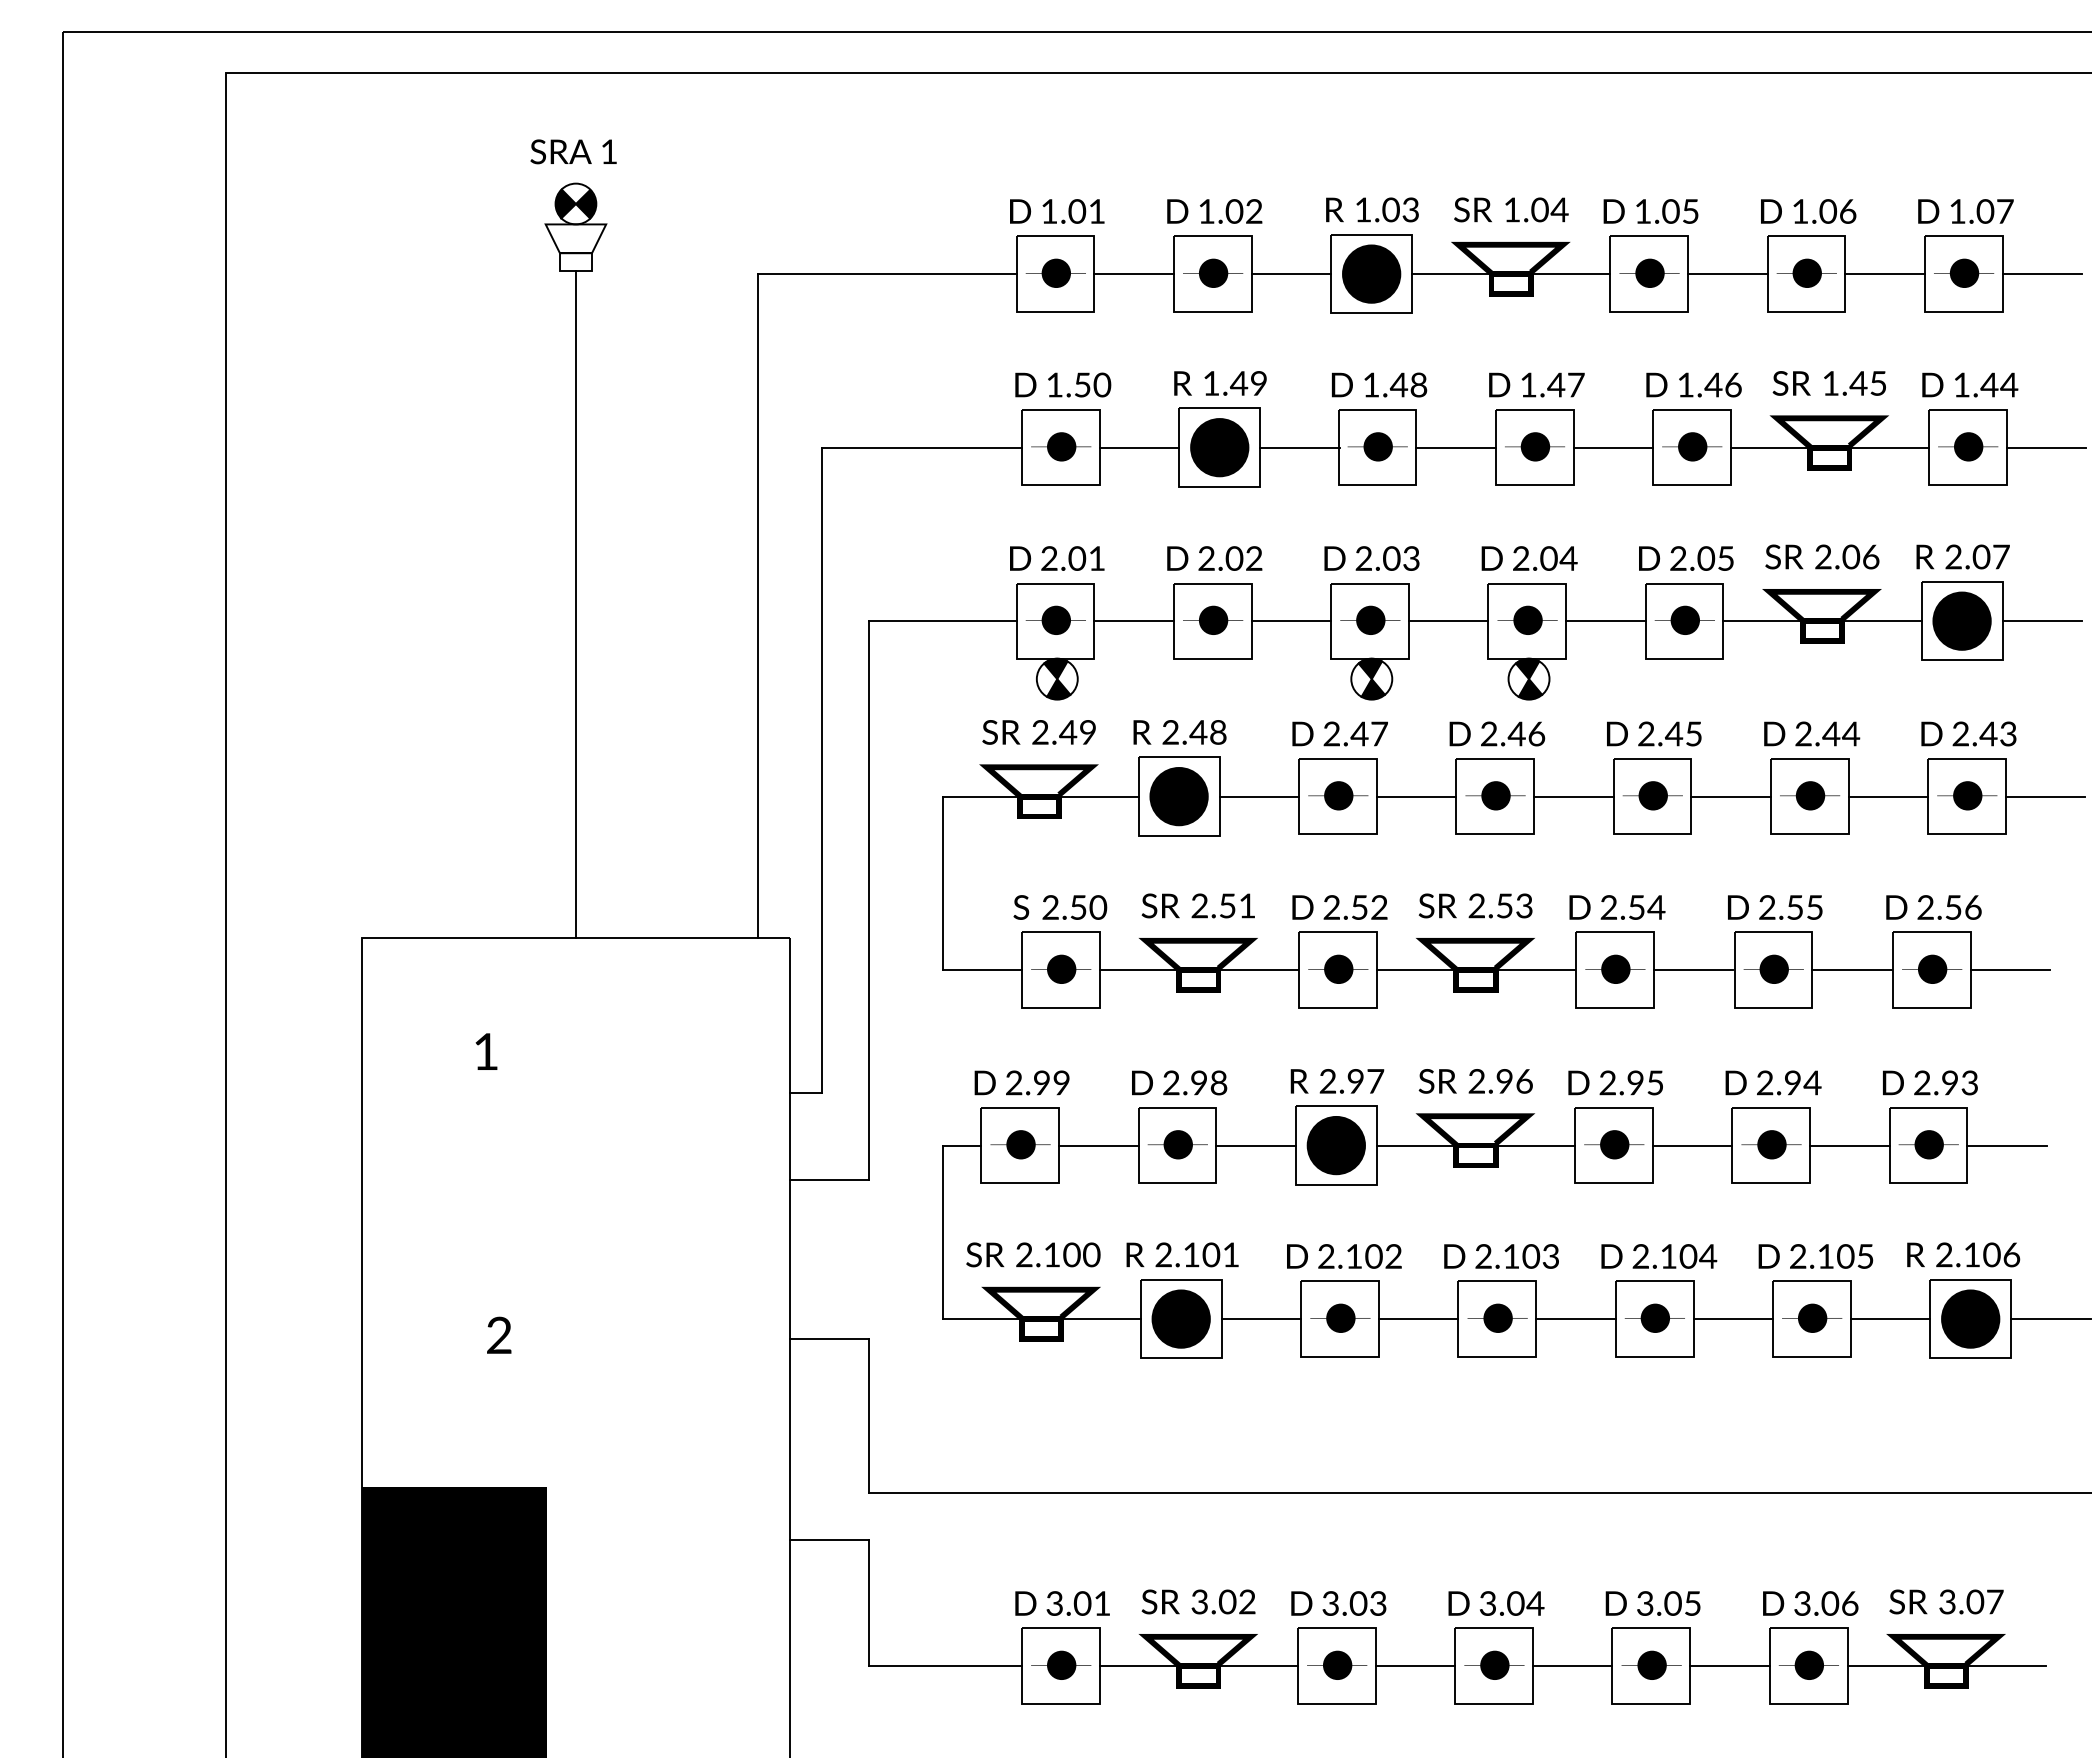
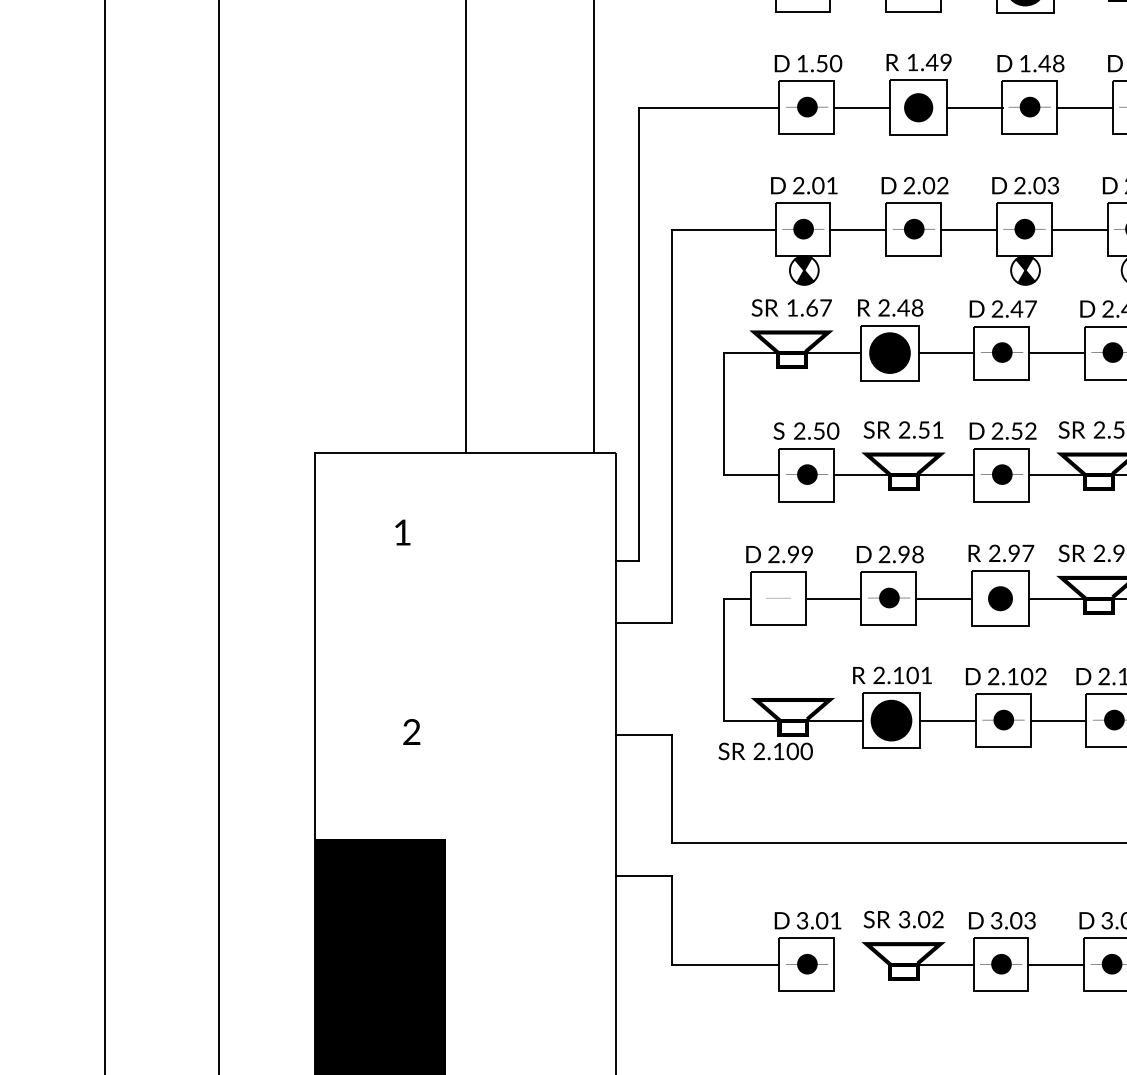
part: (1219, 447) -> (918, 107), size x0.7
text: (1064, 732) -> (809, 308), 2.49 -> 1.67
part: (1020, 1144) -> (778, 597), size x0.6
part: (1335, 1145) -> (1000, 598), size x0.6
text: (1033, 1254) -> (765, 751), moved
line: (1139, 1666) -> (862, 965), removed

